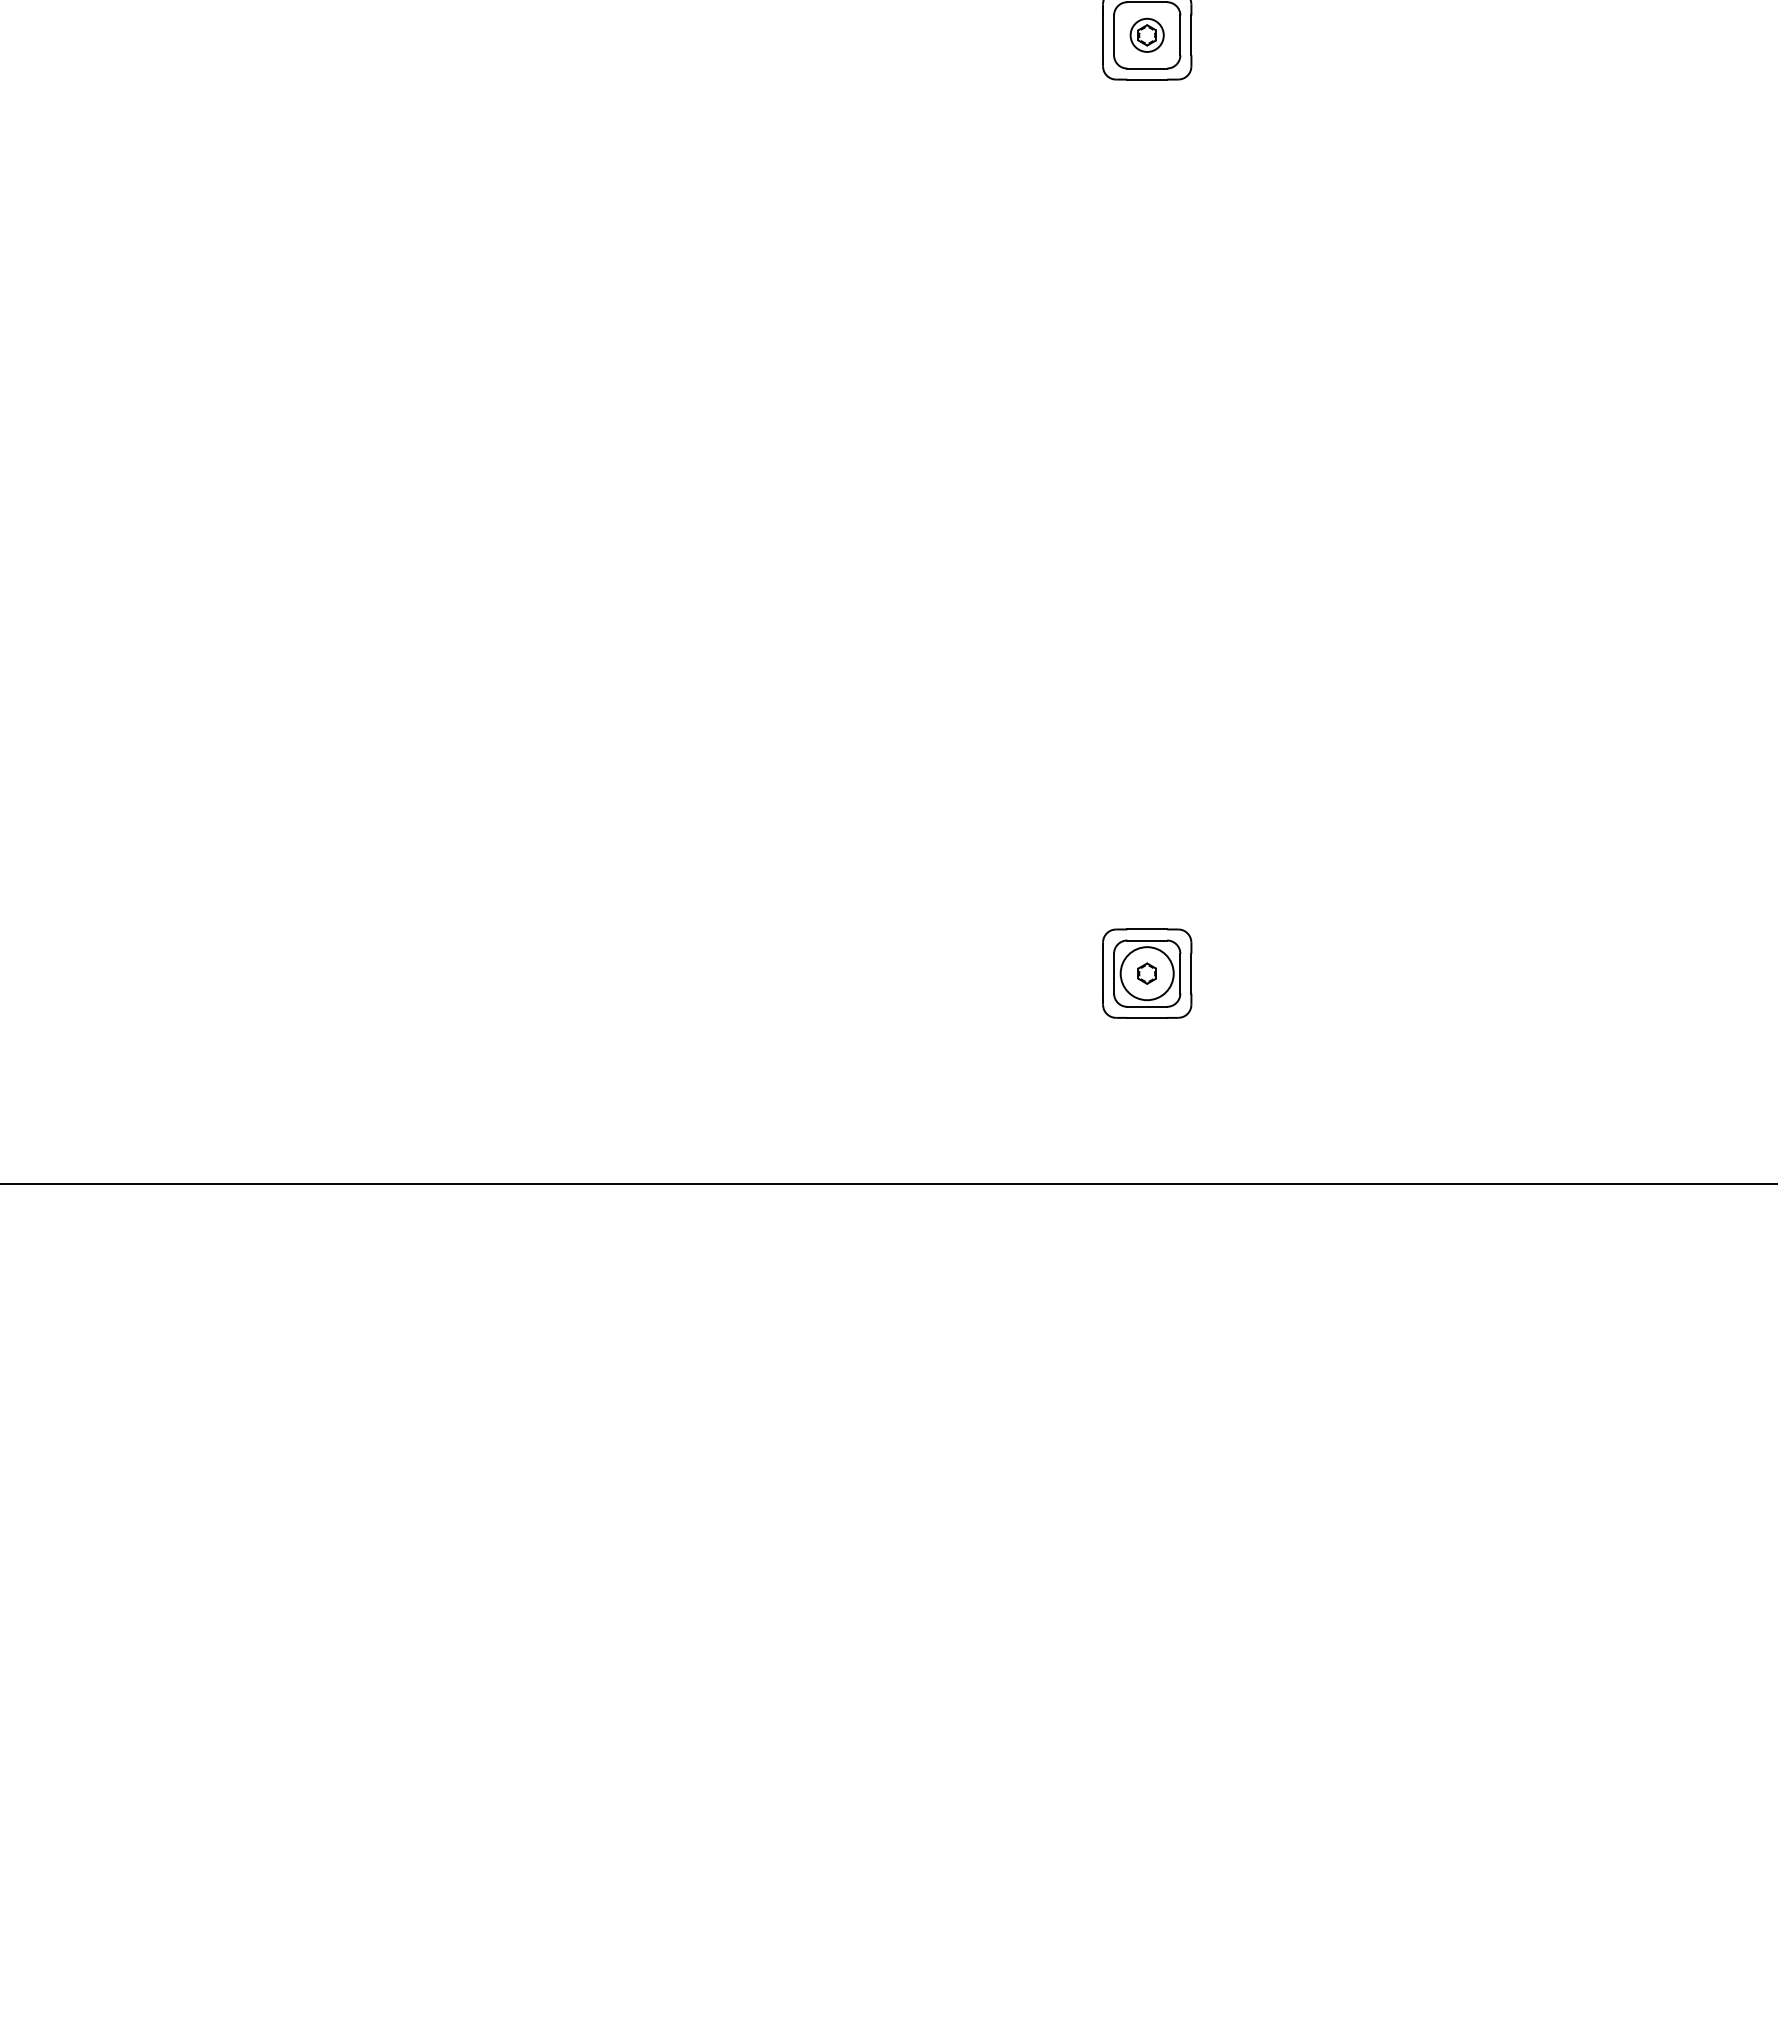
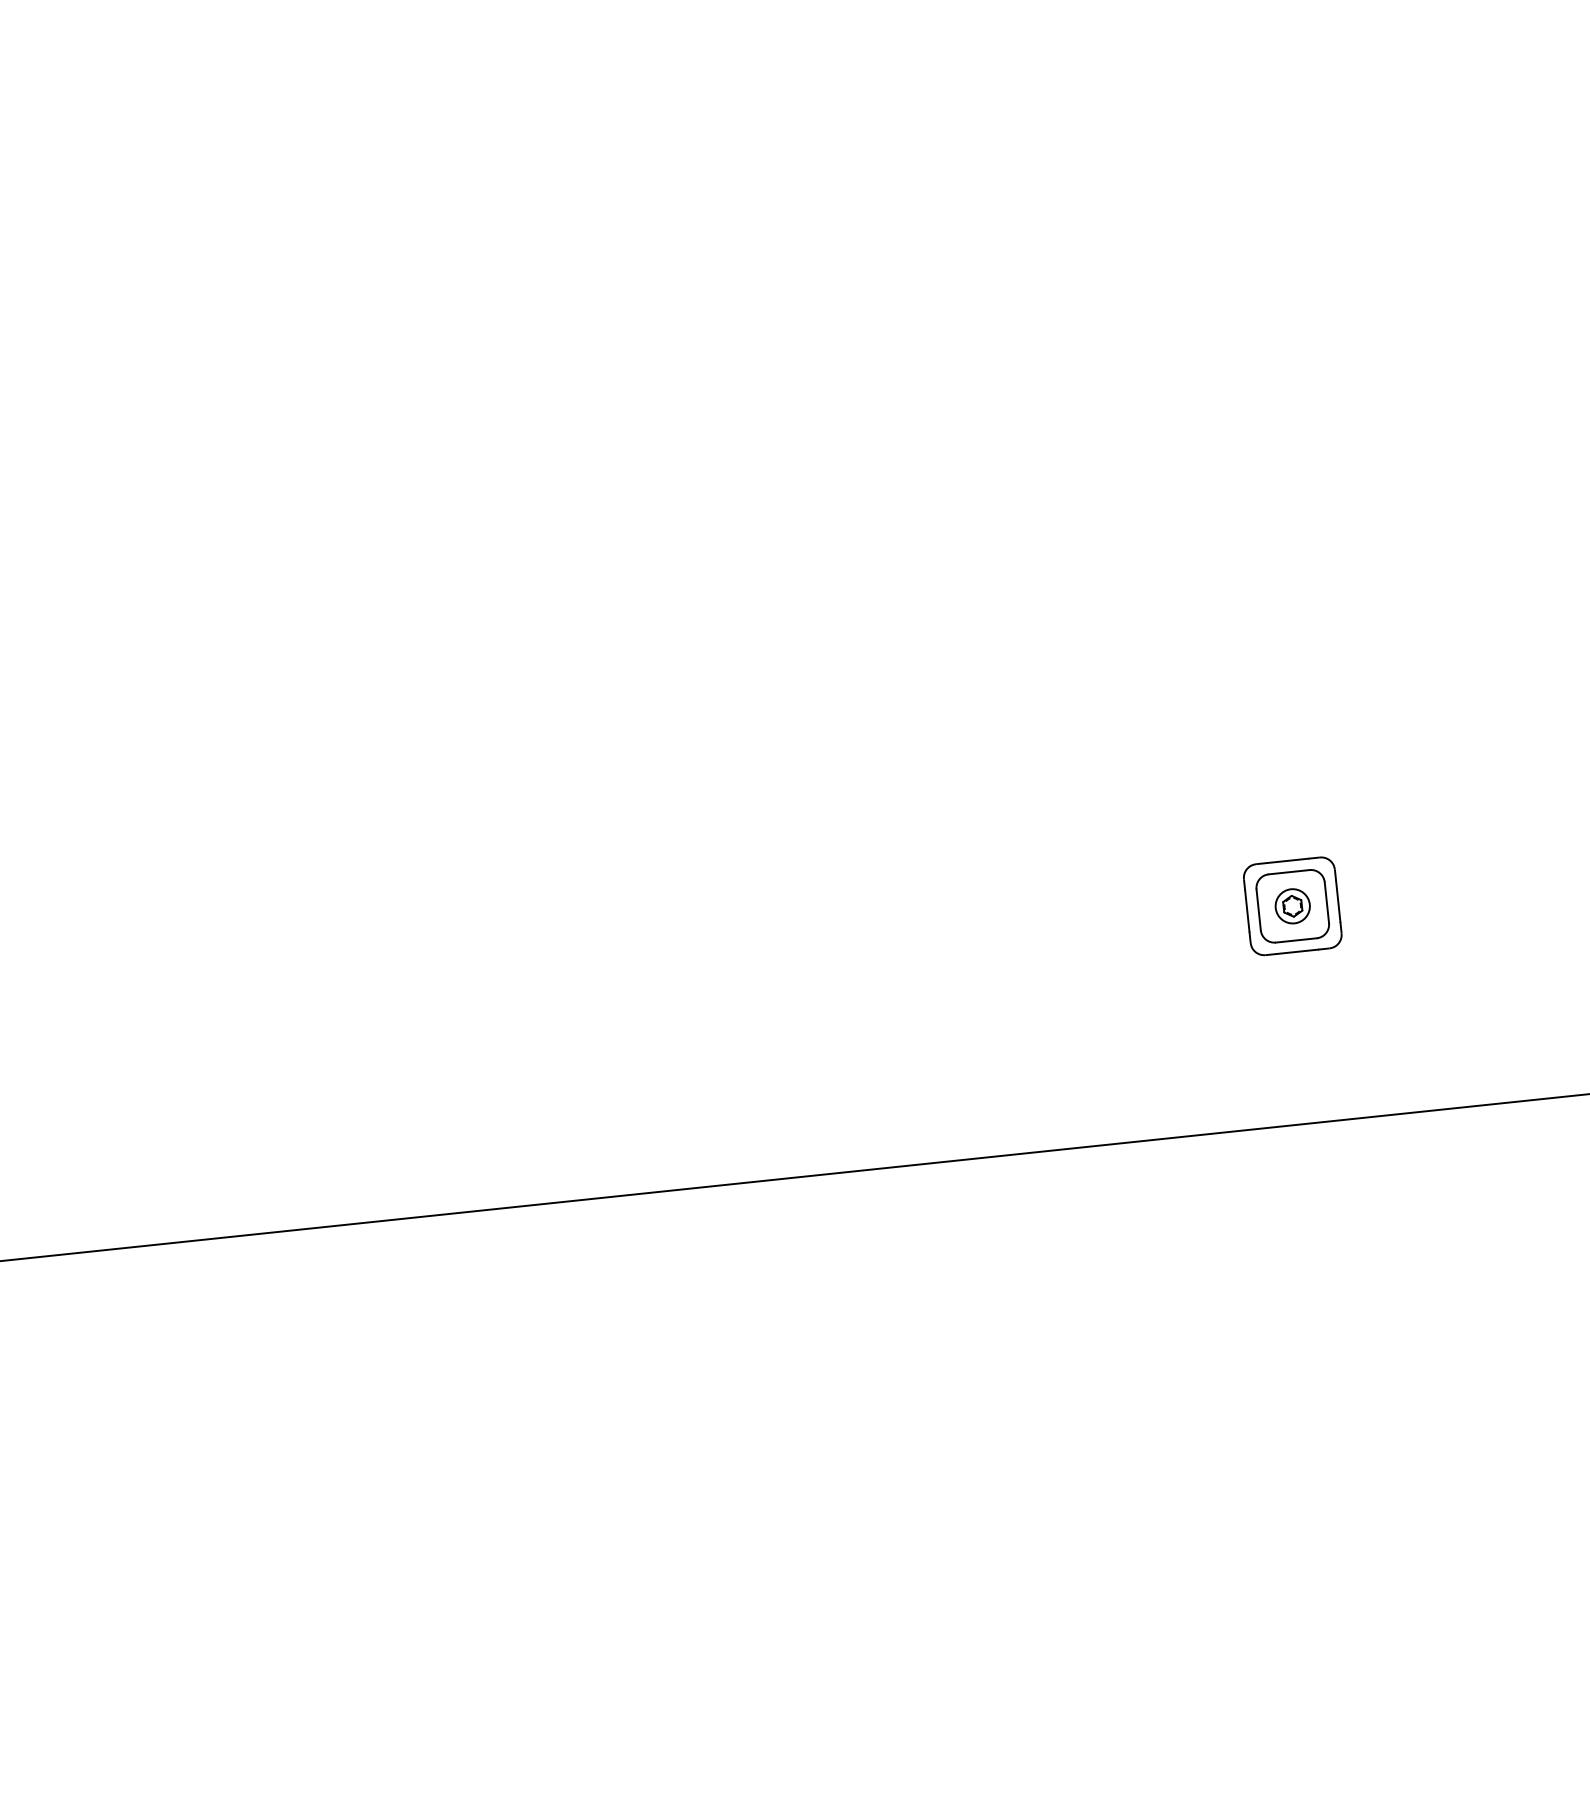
circle: (1146, 973) -> (1292, 906), size x0.62

